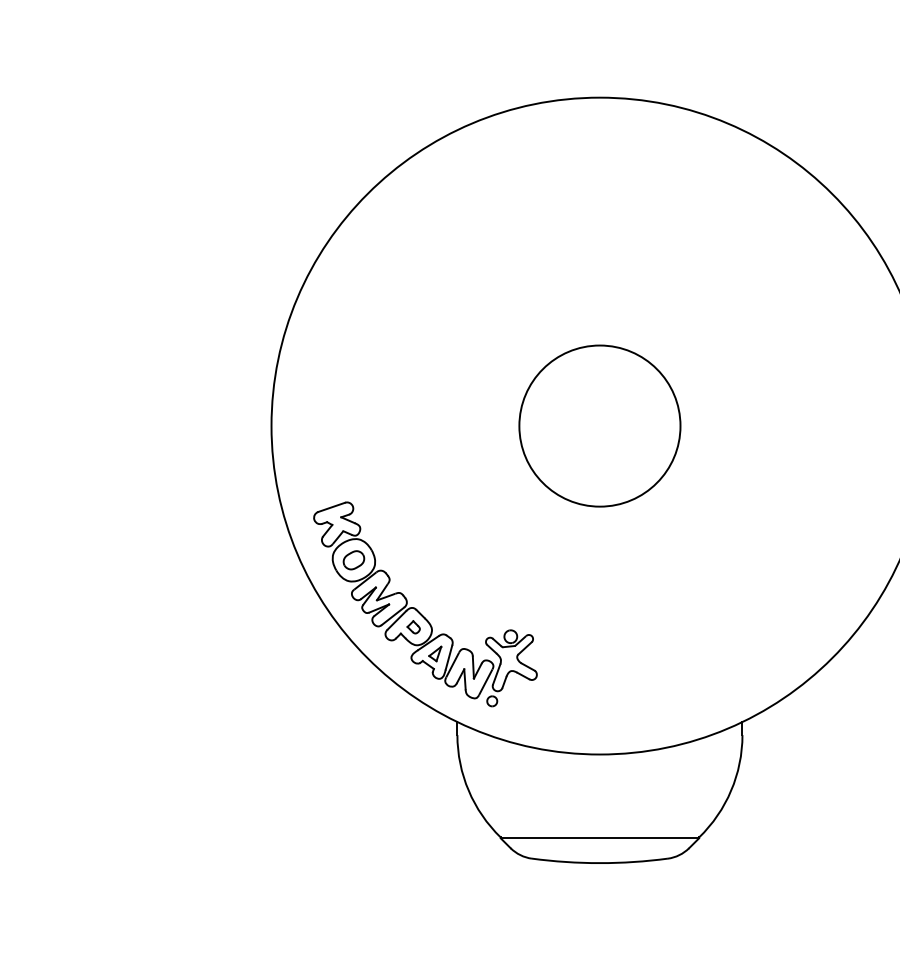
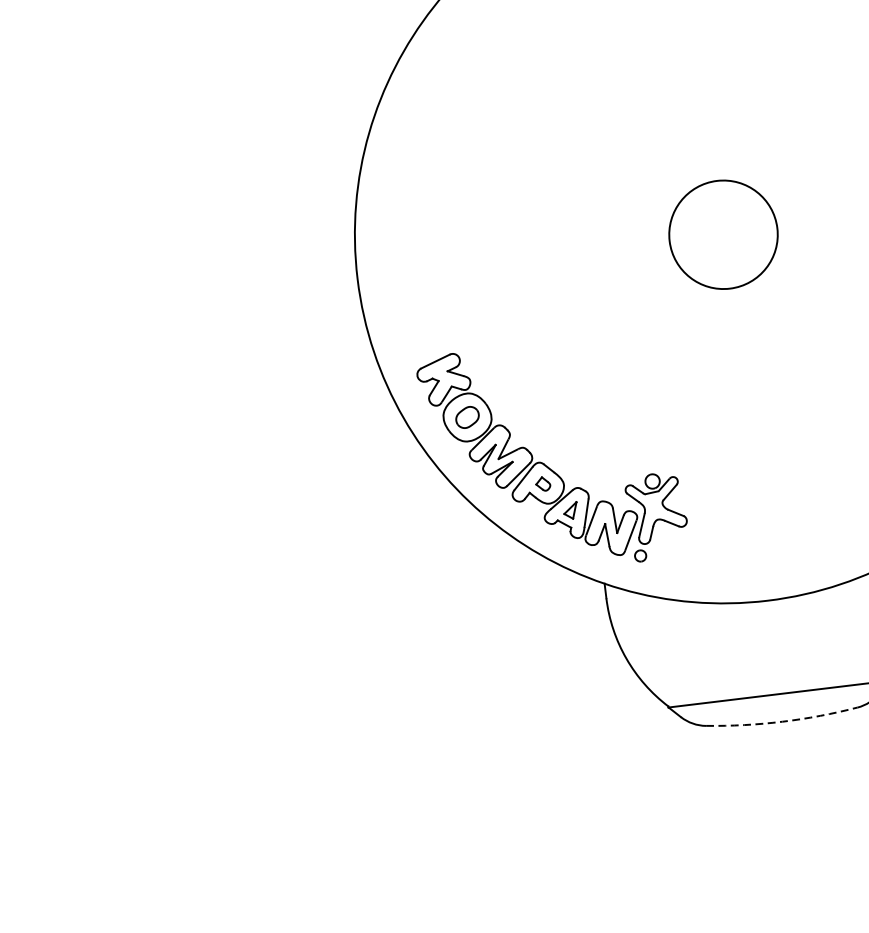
circle: (599, 425) -> (722, 234), size x0.6
arc: (599, 863) -> (782, 722), solid -> dashed

